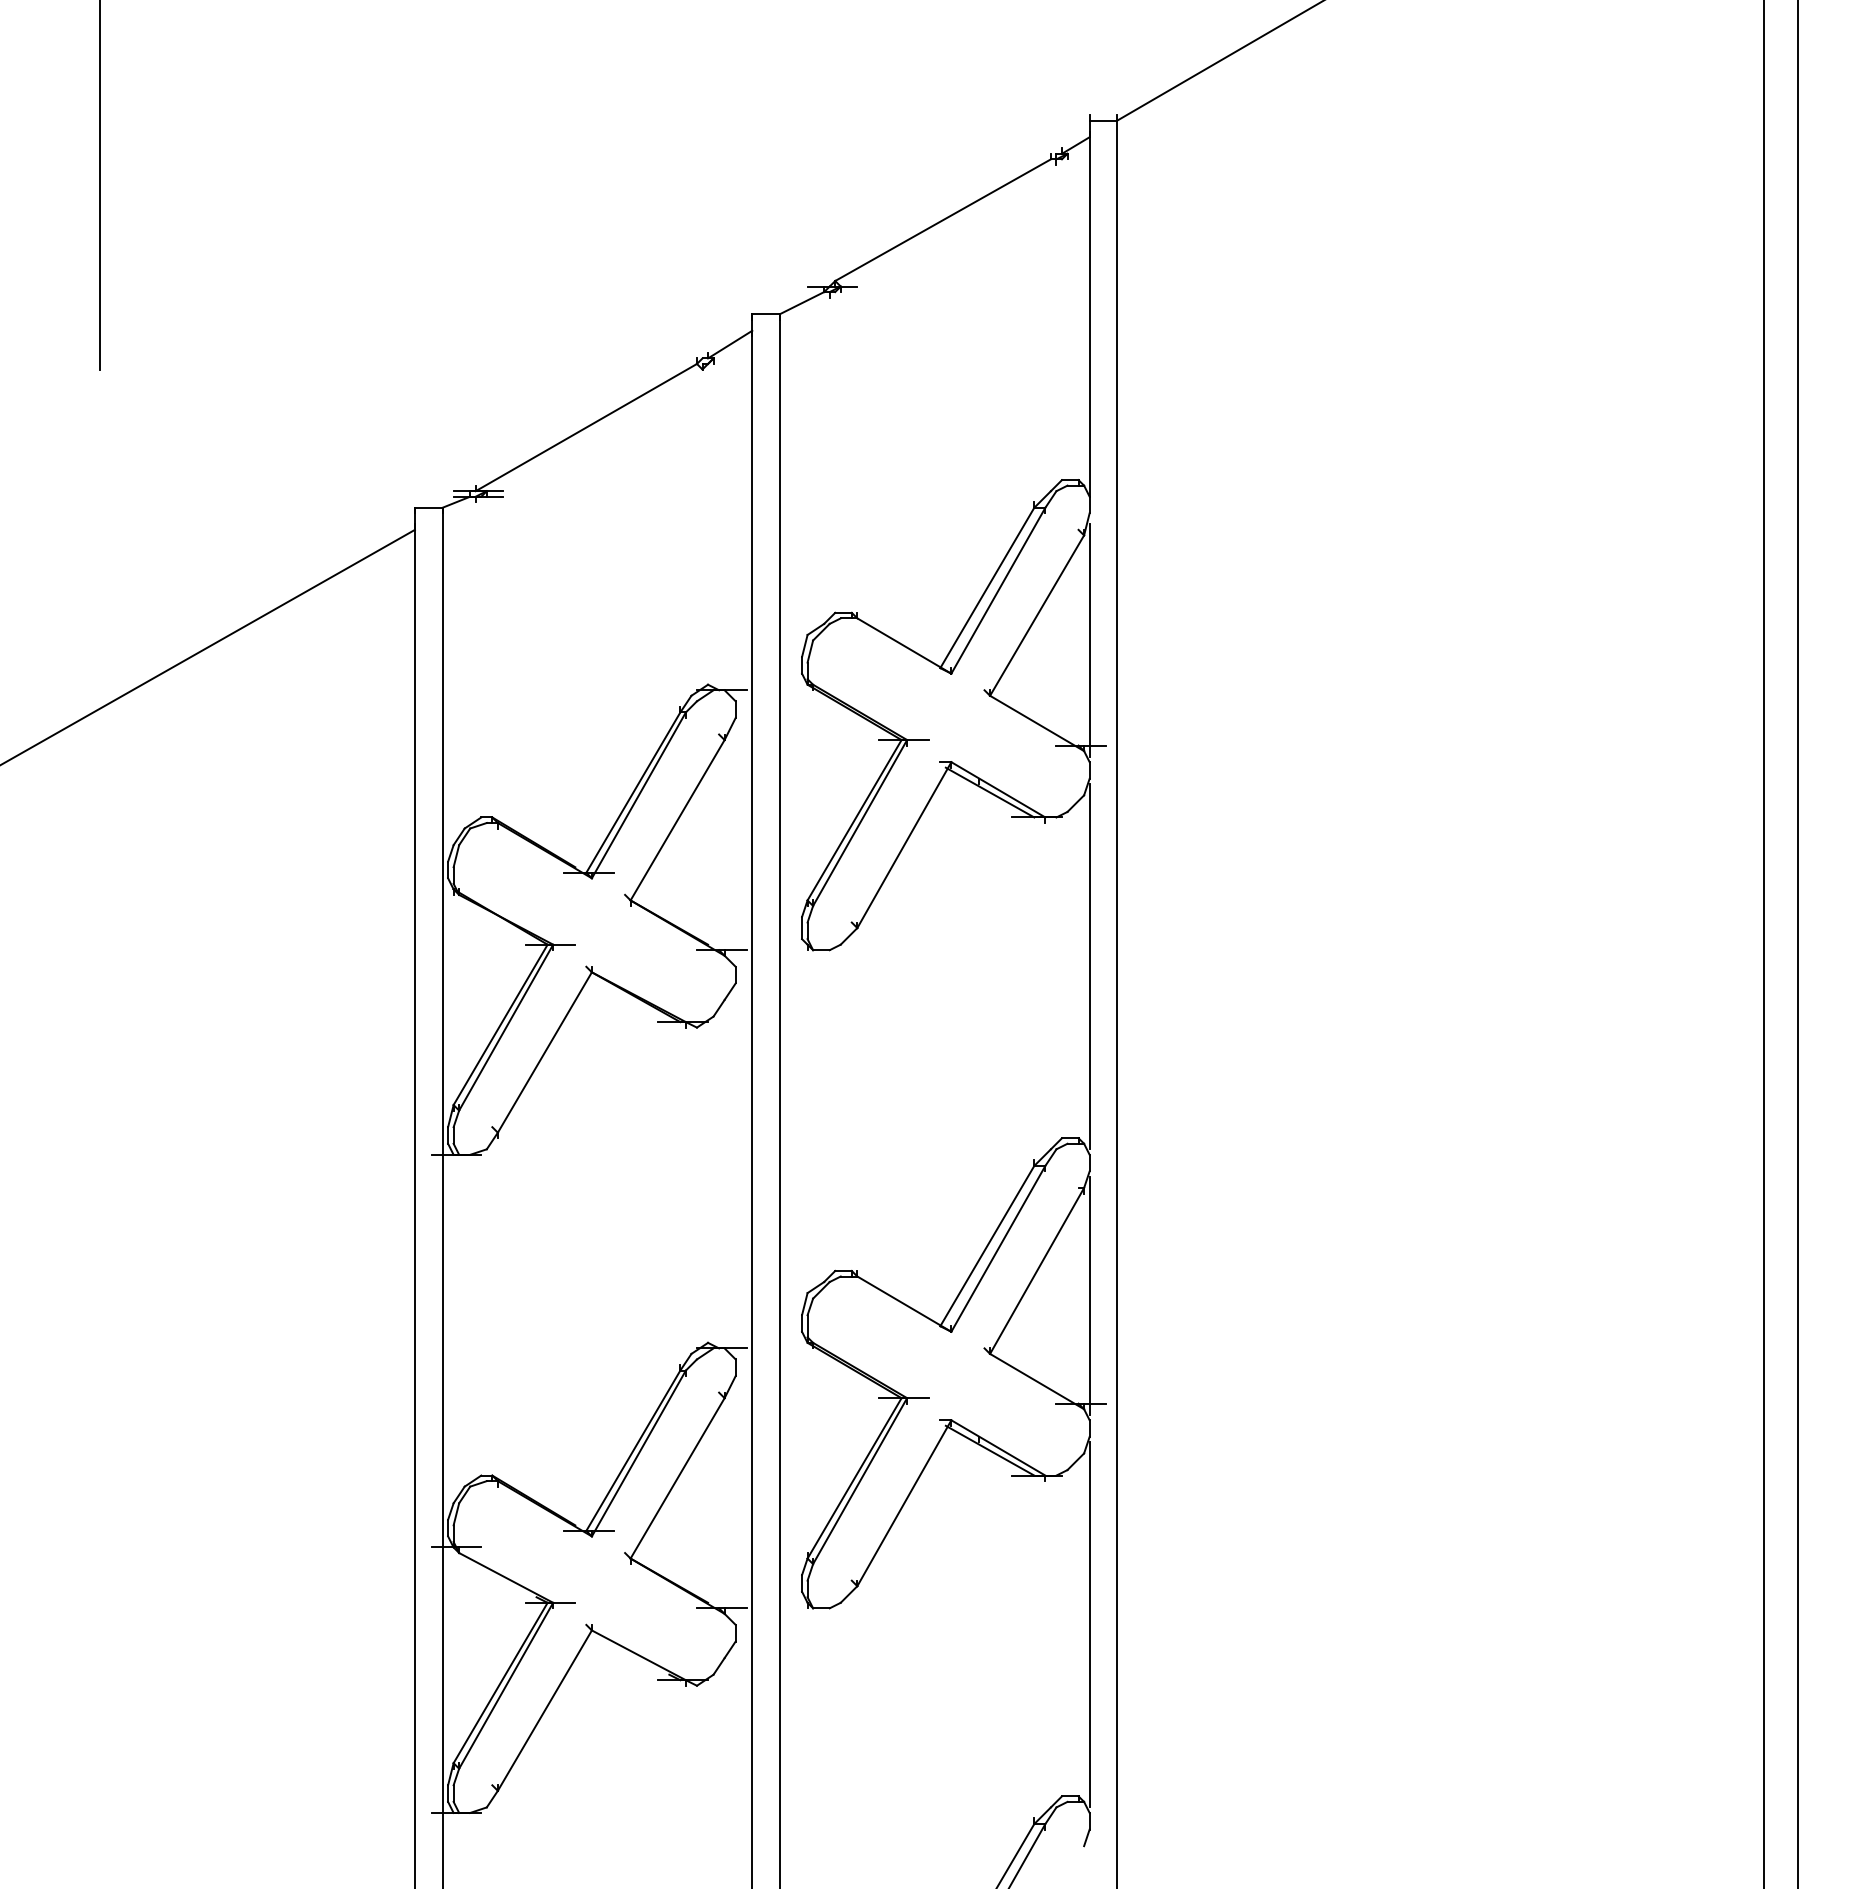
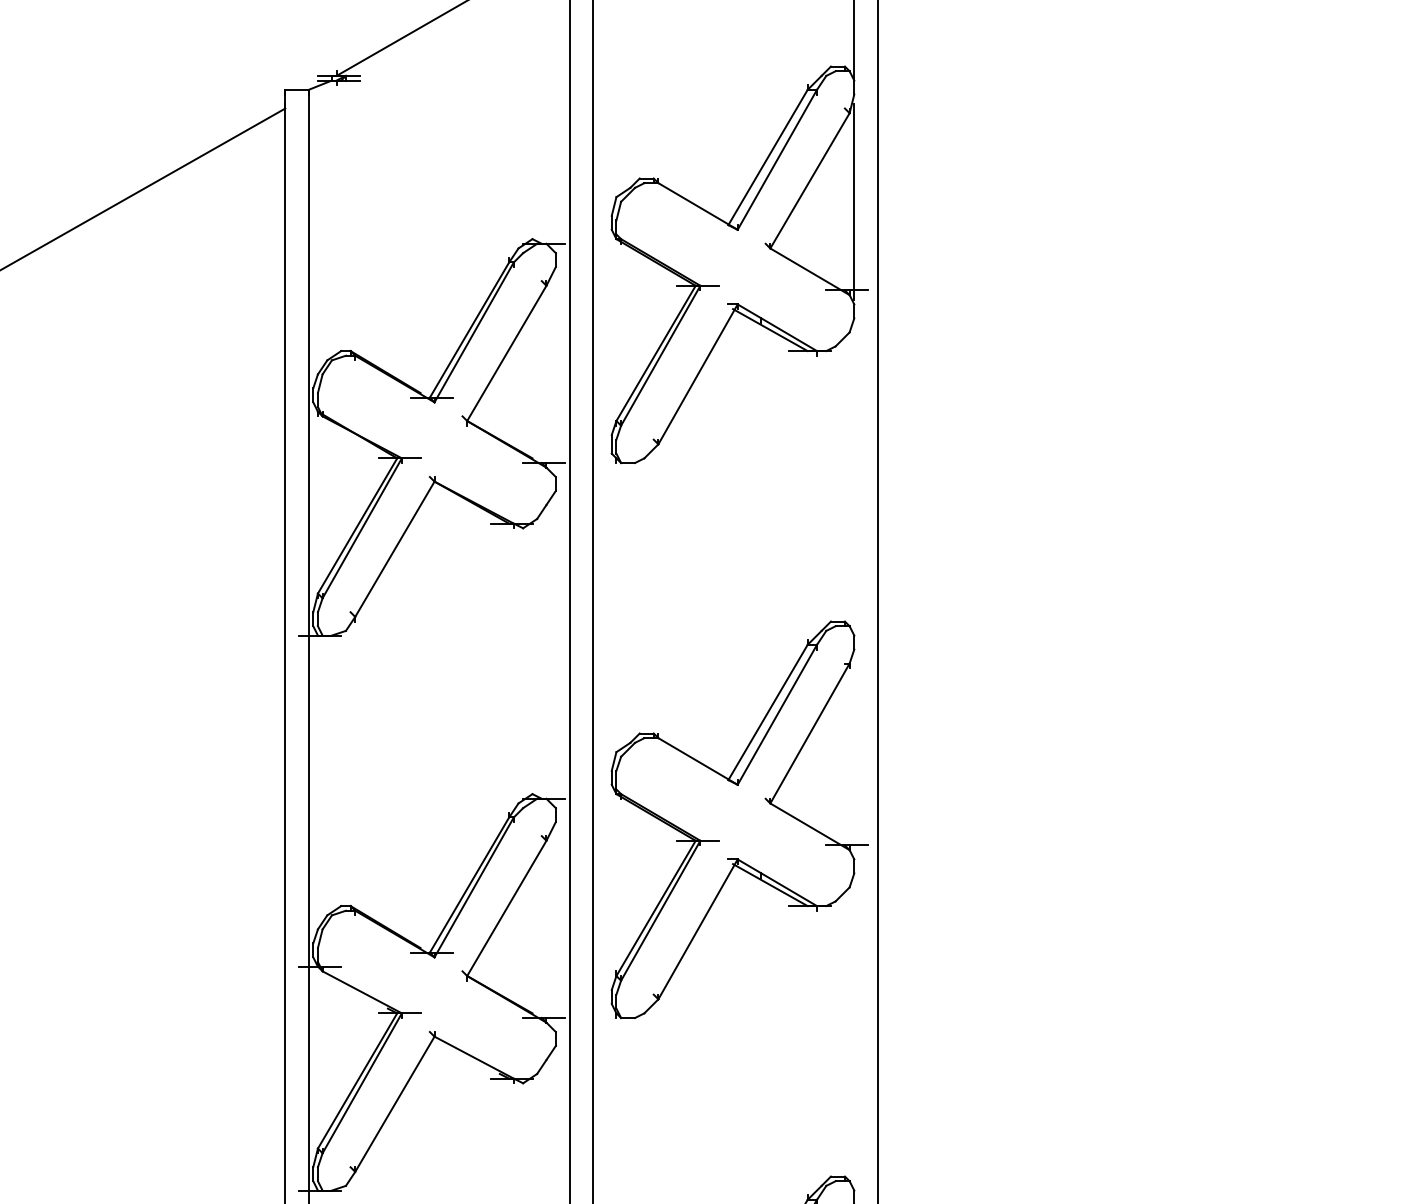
line: (1089, 966) -> (854, 476), removed
line: (1089, 1295) -> (854, 754), removed
line: (1089, 1624) -> (854, 1031), removed

